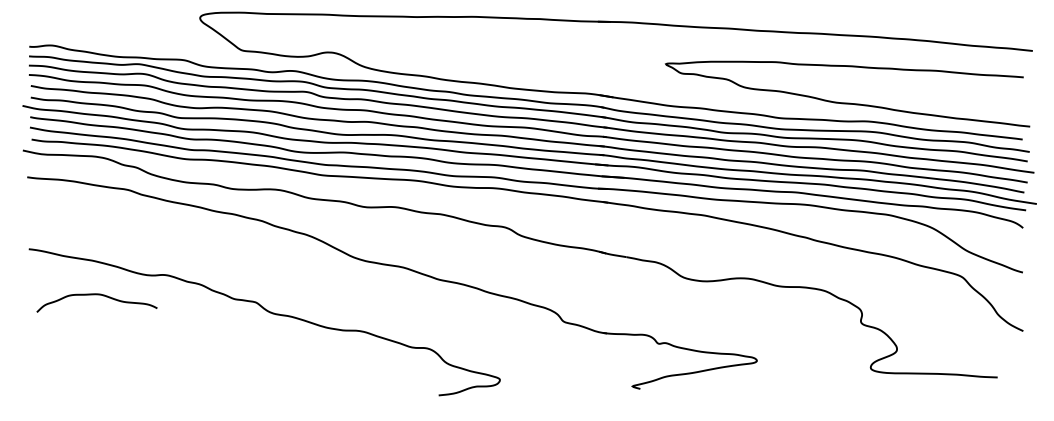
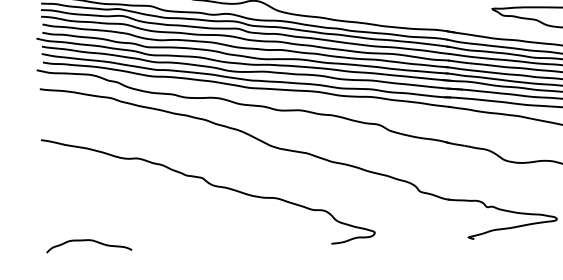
curve: (96, 295) -> (88, 241), moved

